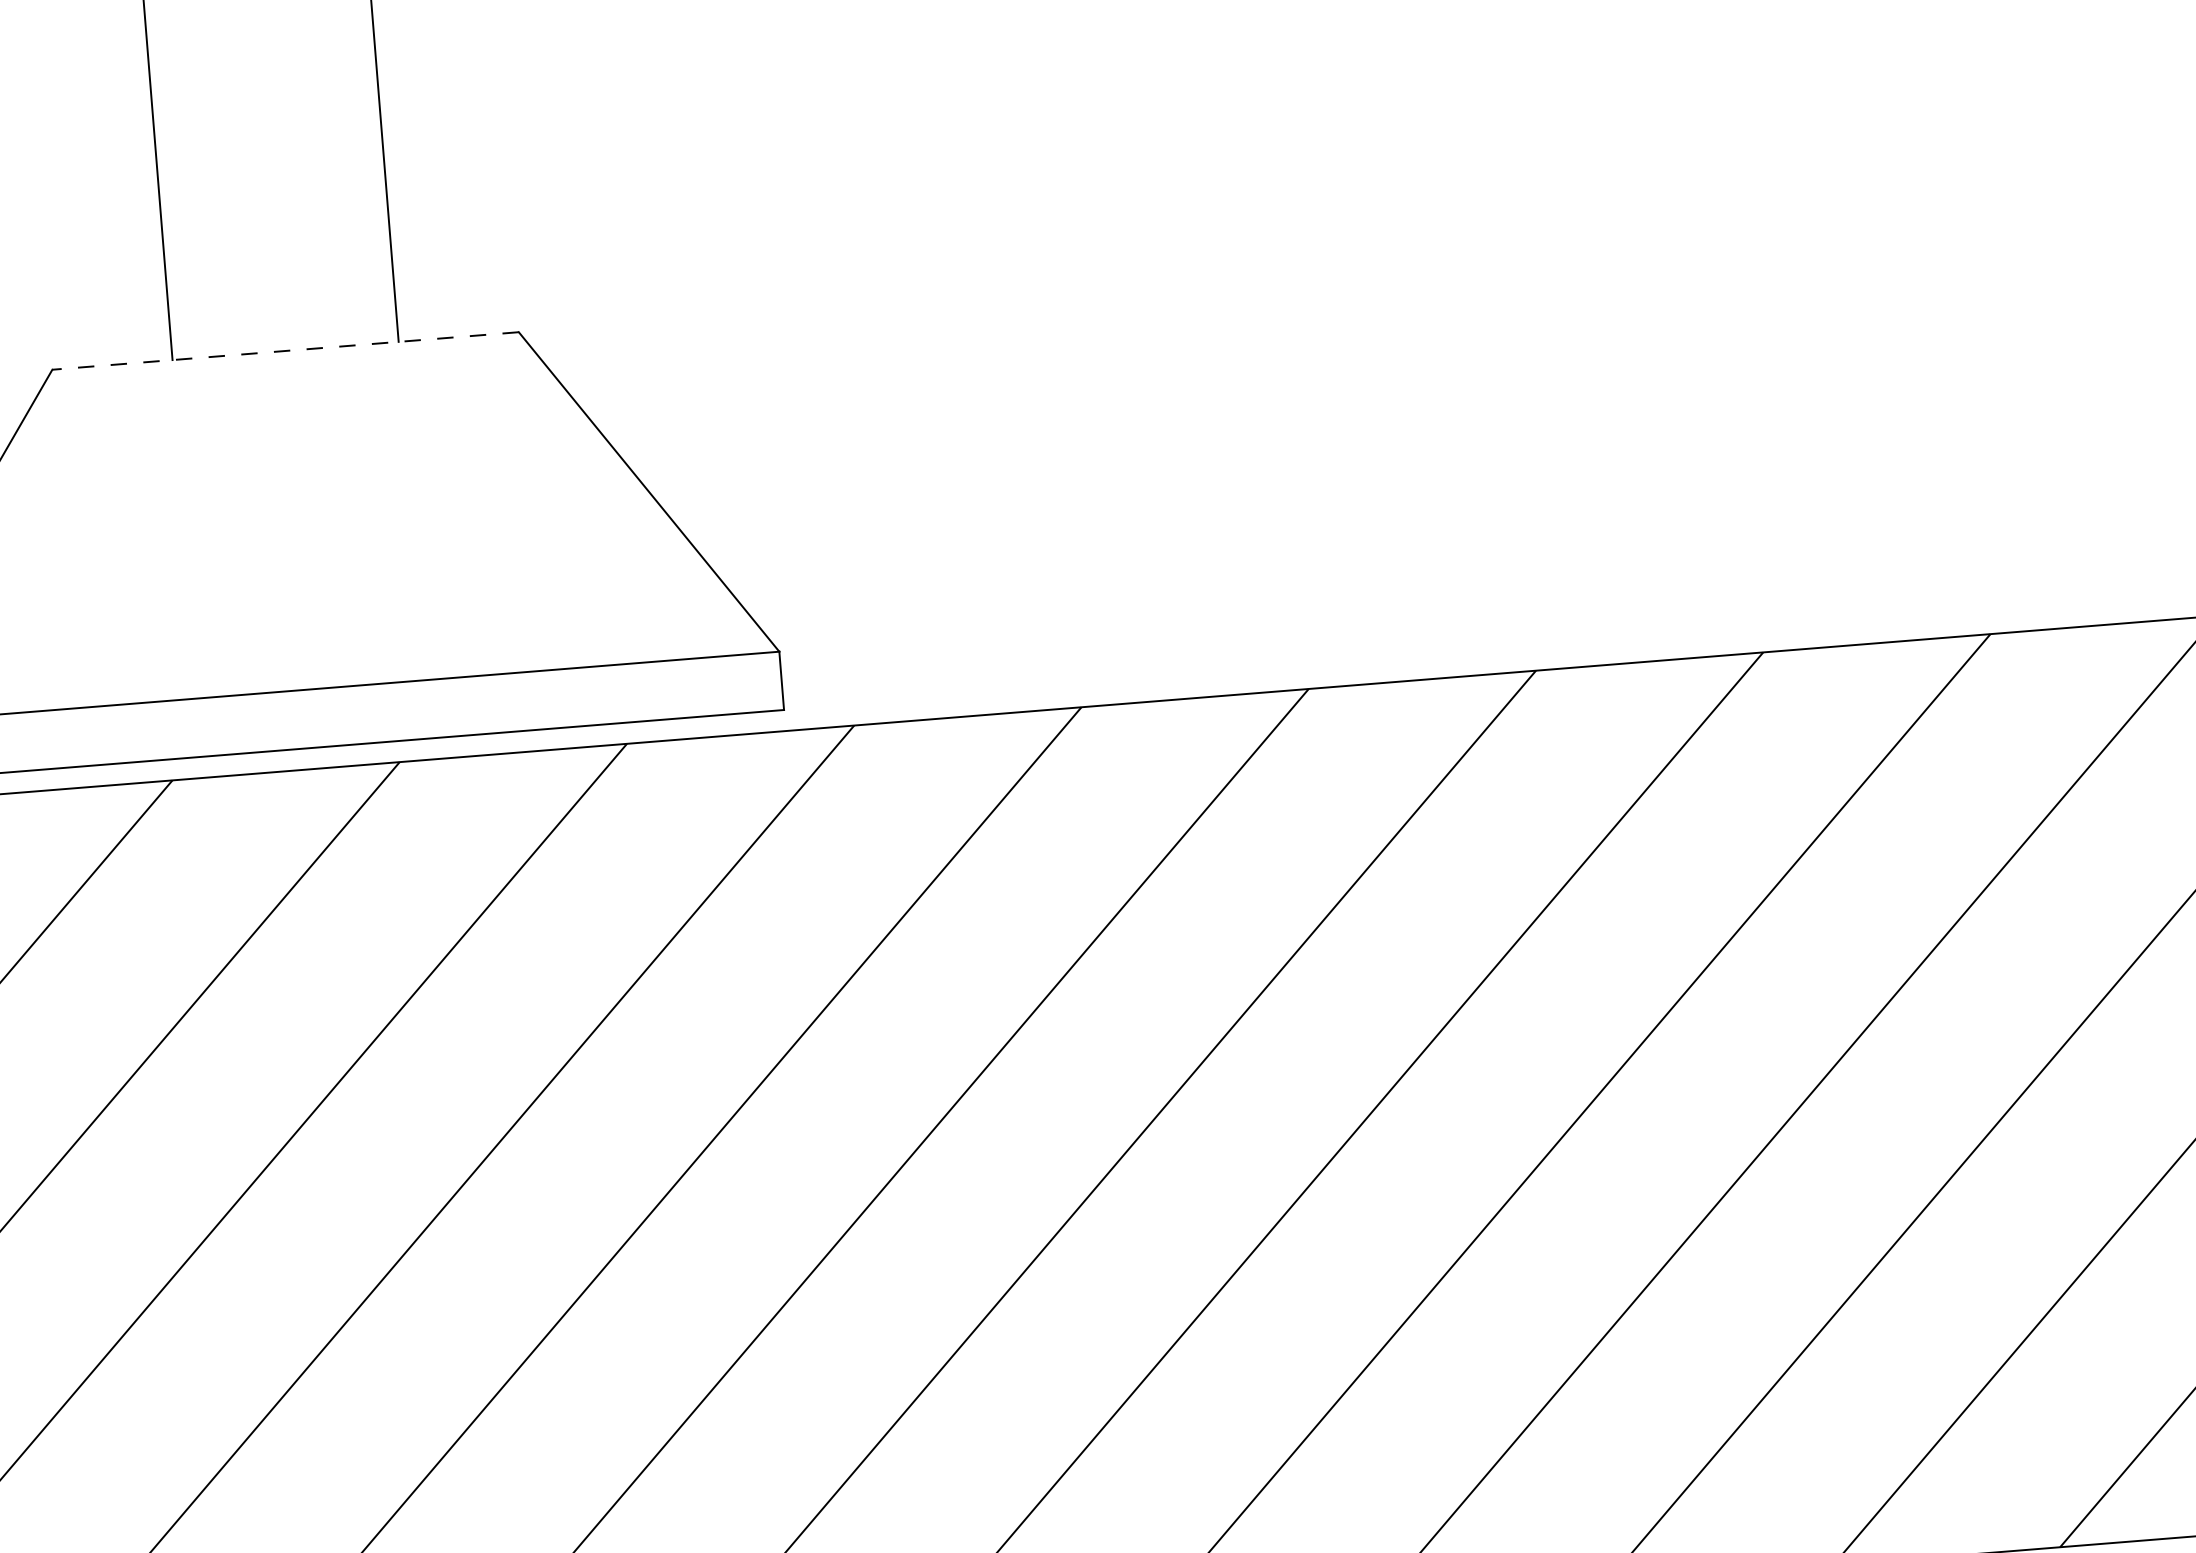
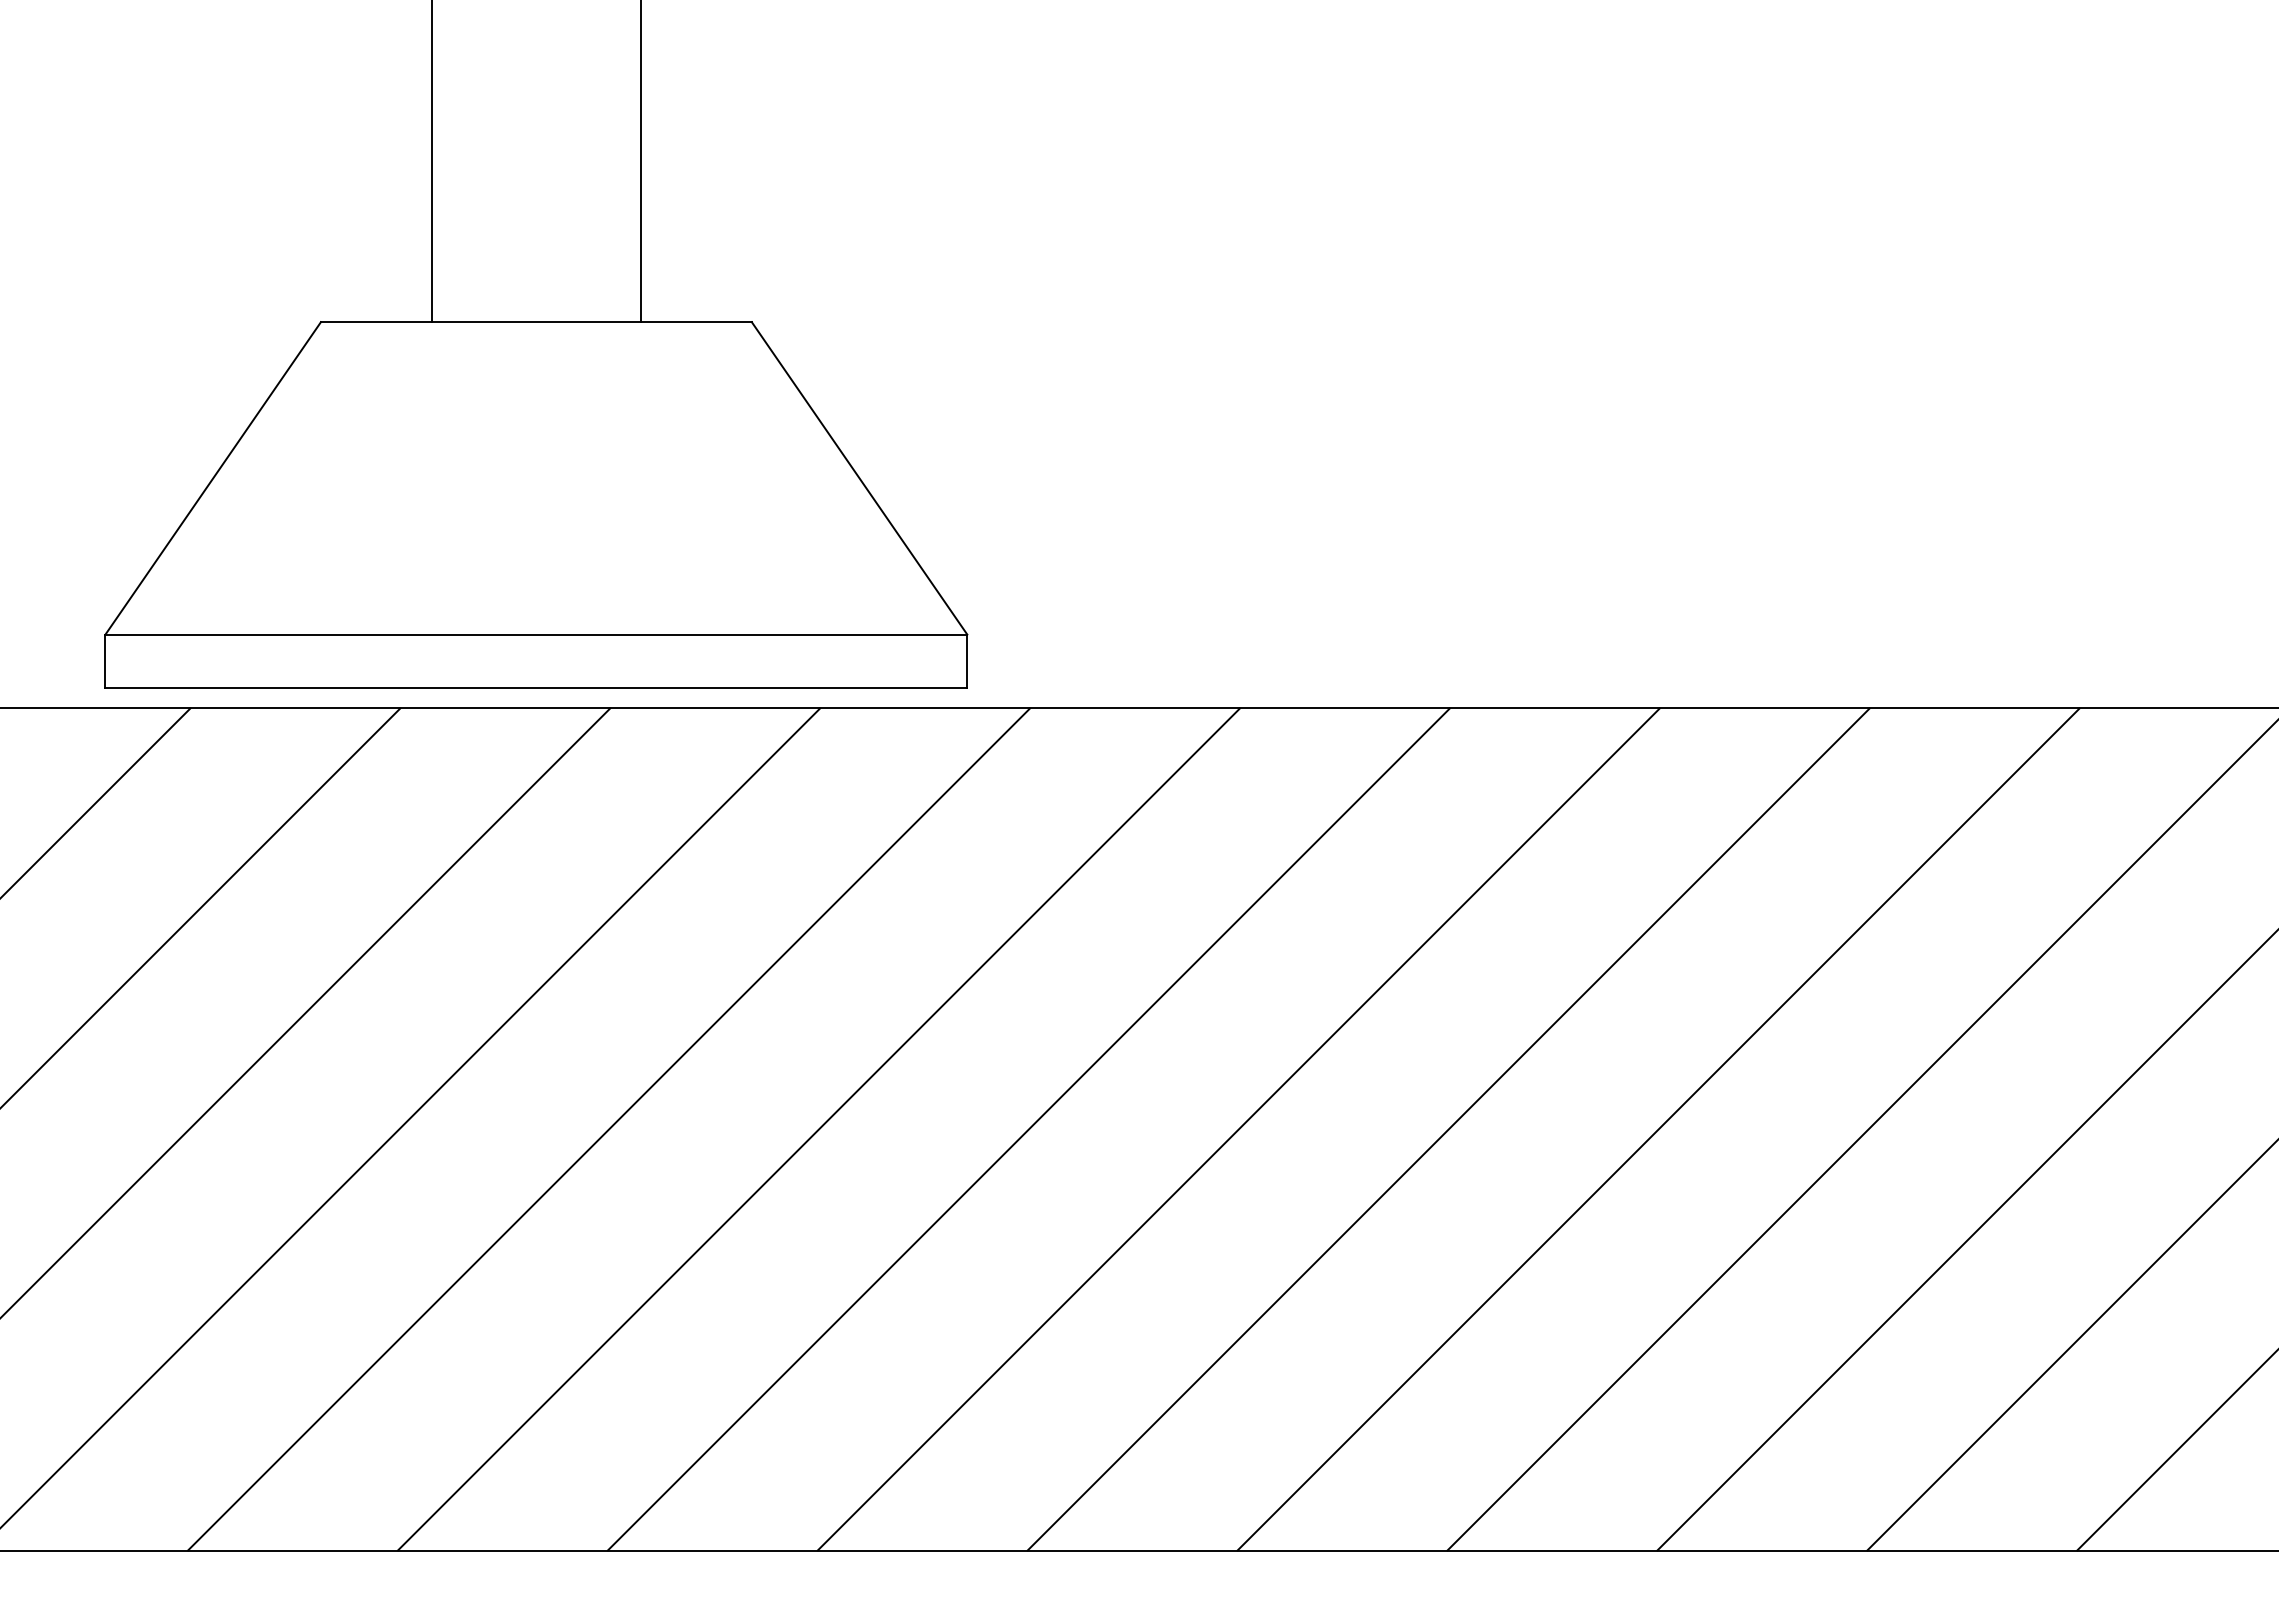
line: (284, 351) -> (535, 322), dashed -> solid

